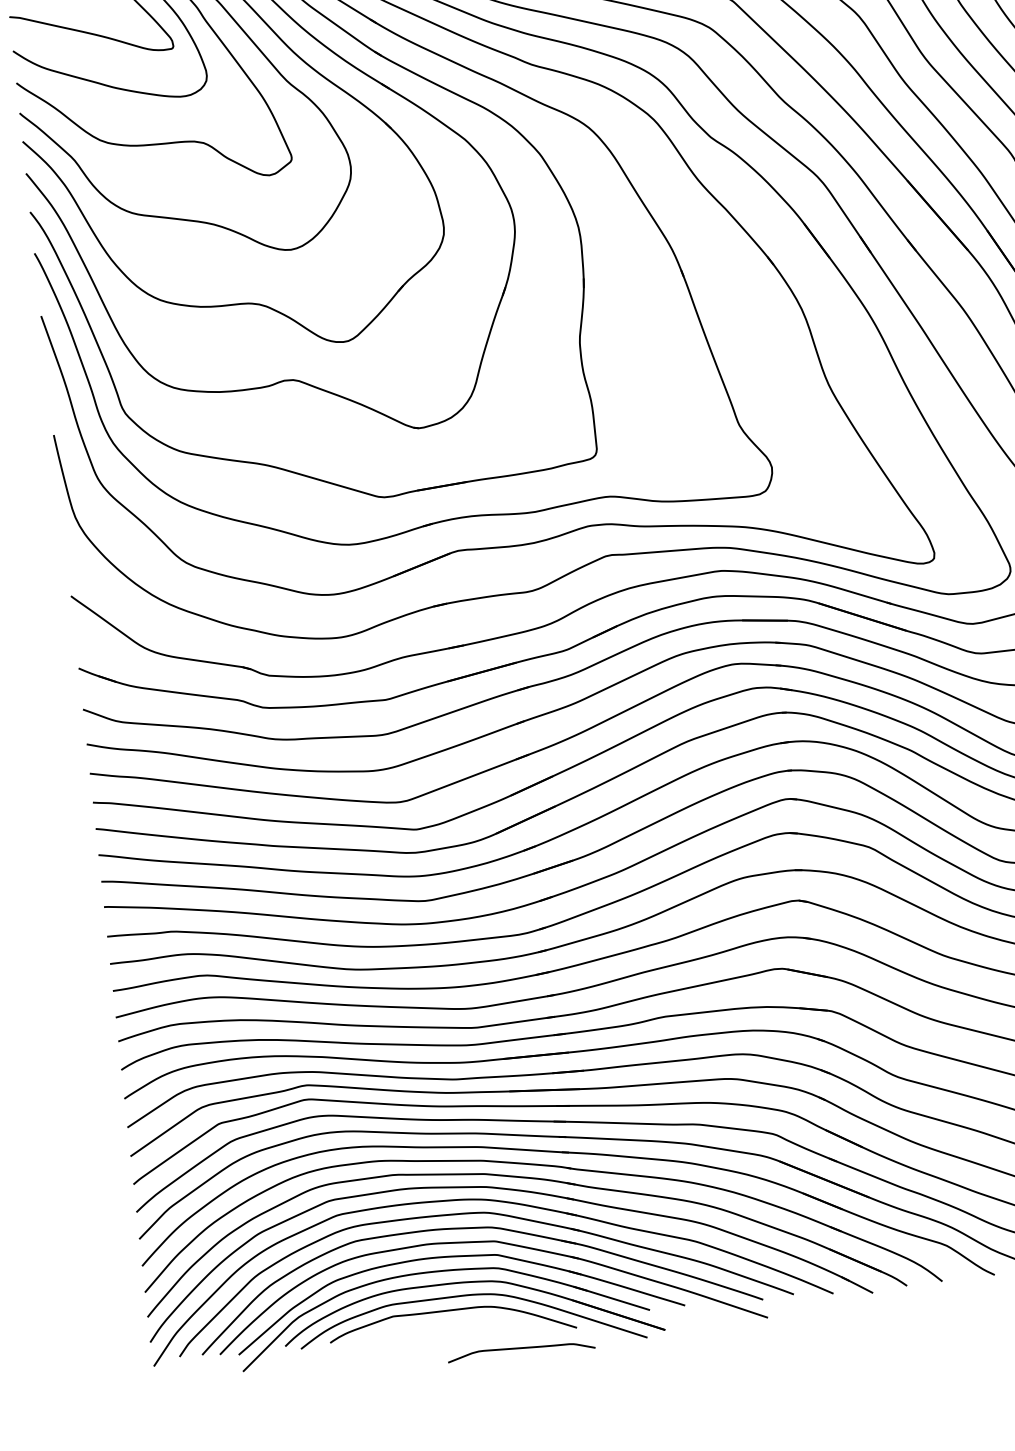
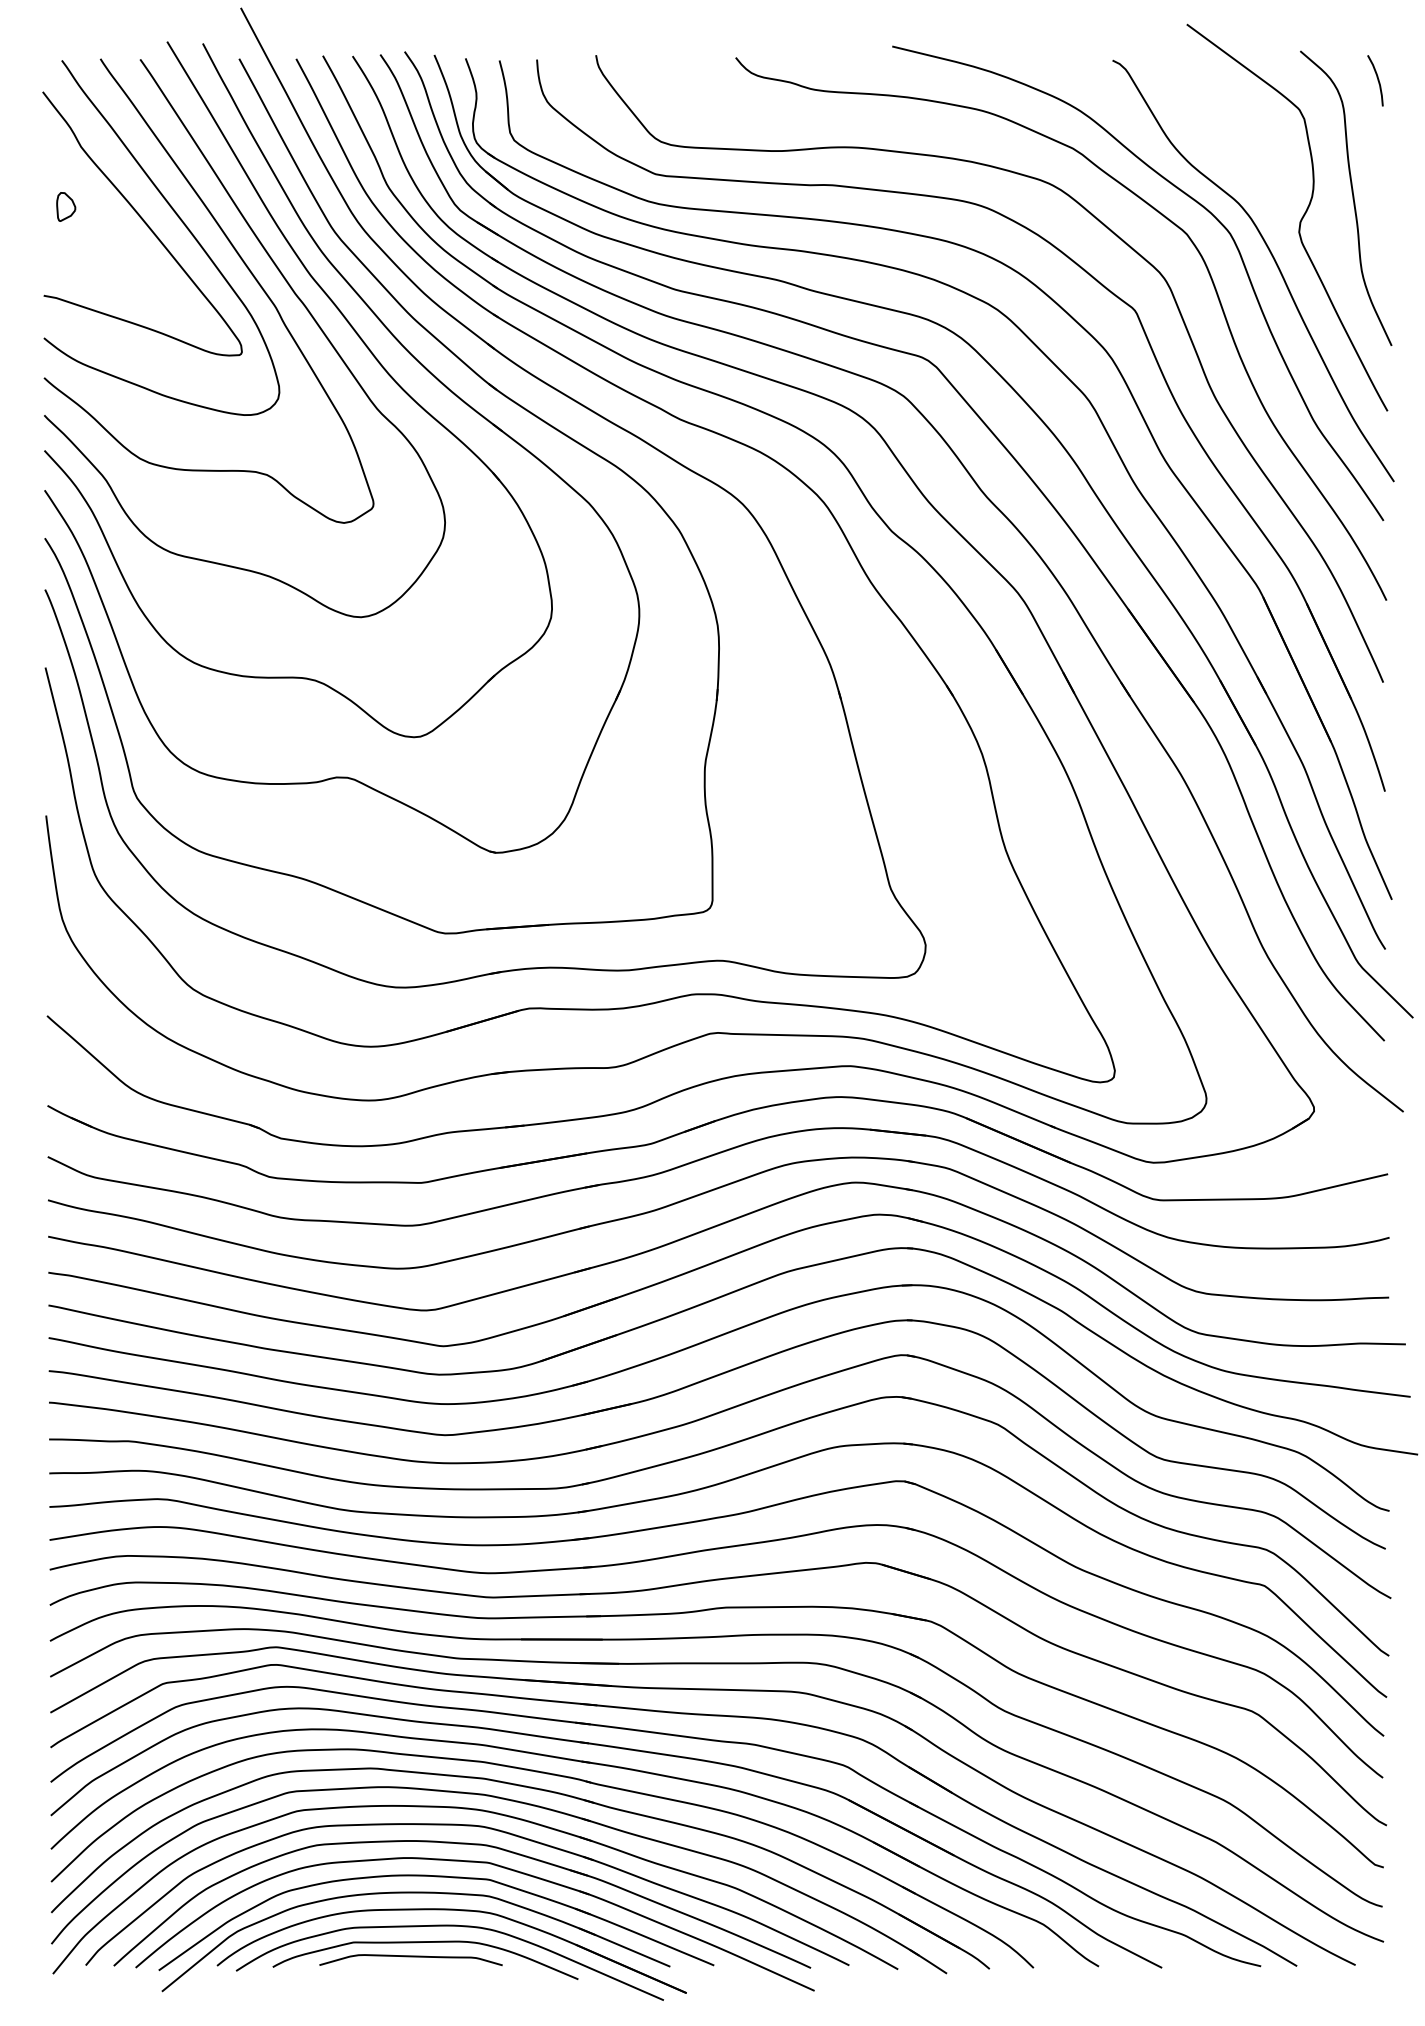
curve: (520, 1349) -> (410, 1957), moved

